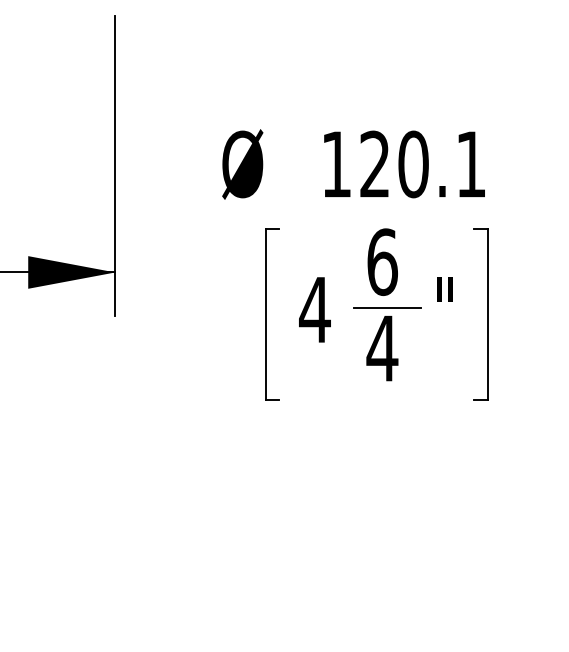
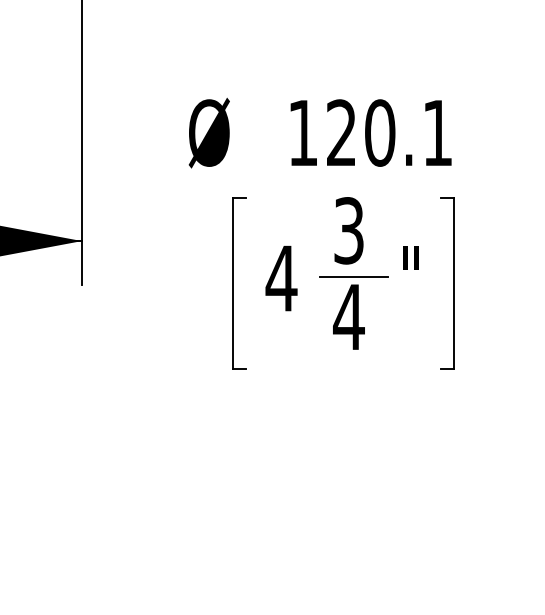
text: (382, 262) -> (349, 231), 6 -> 3

